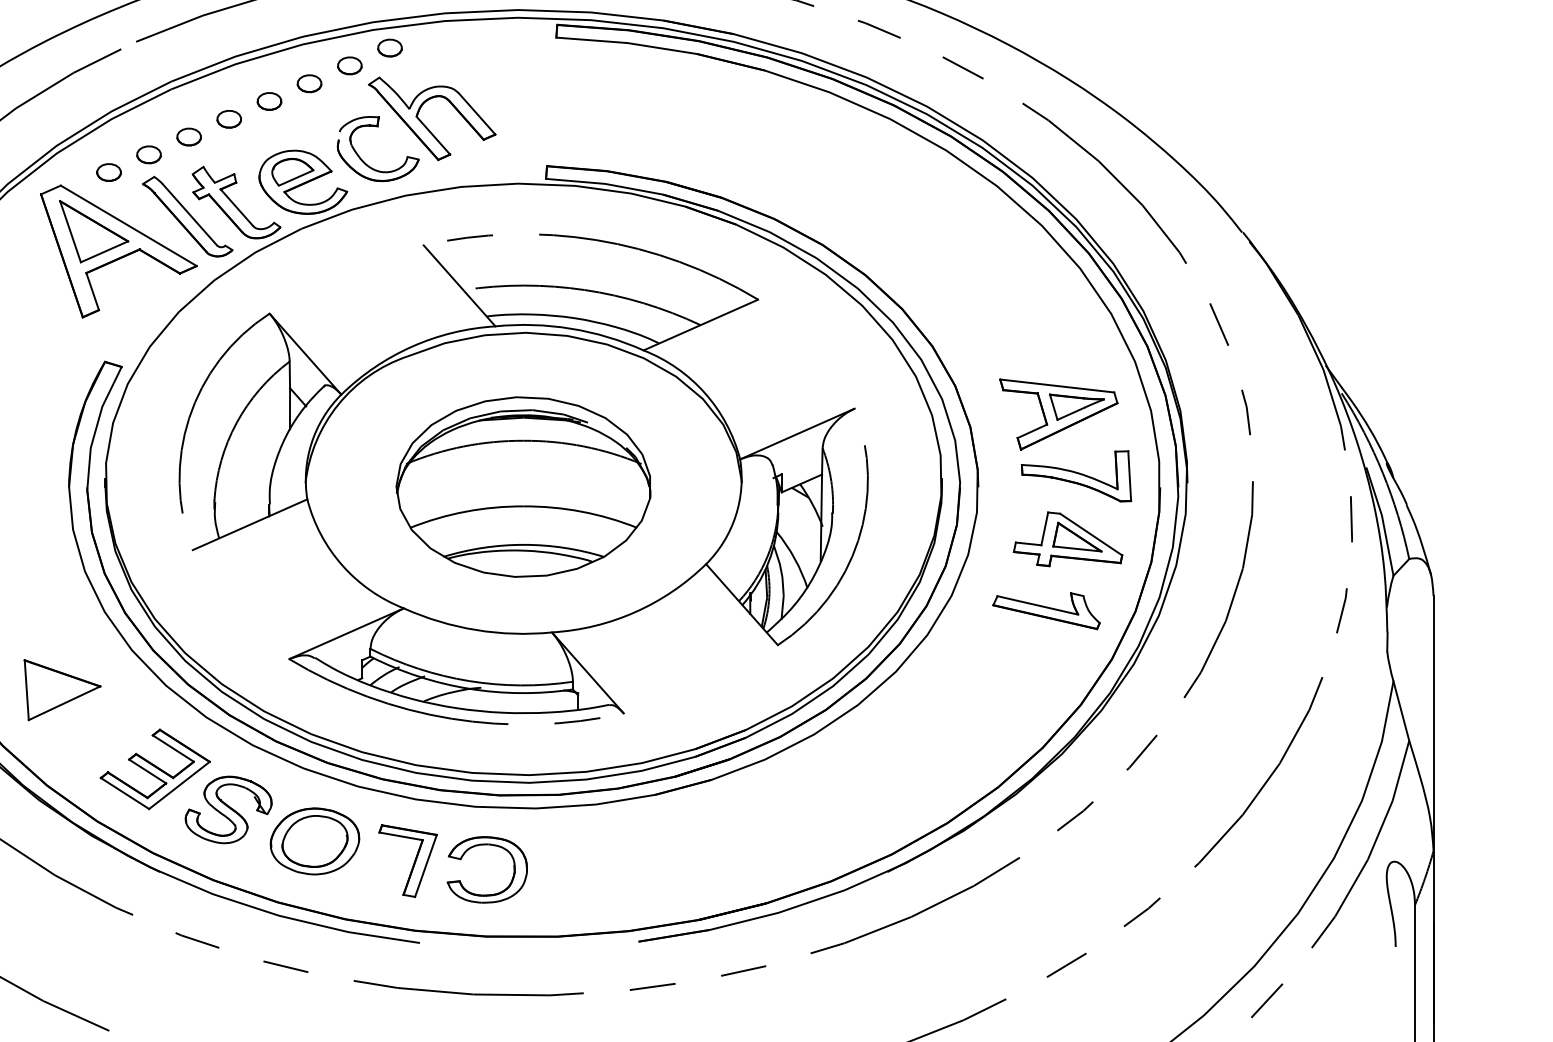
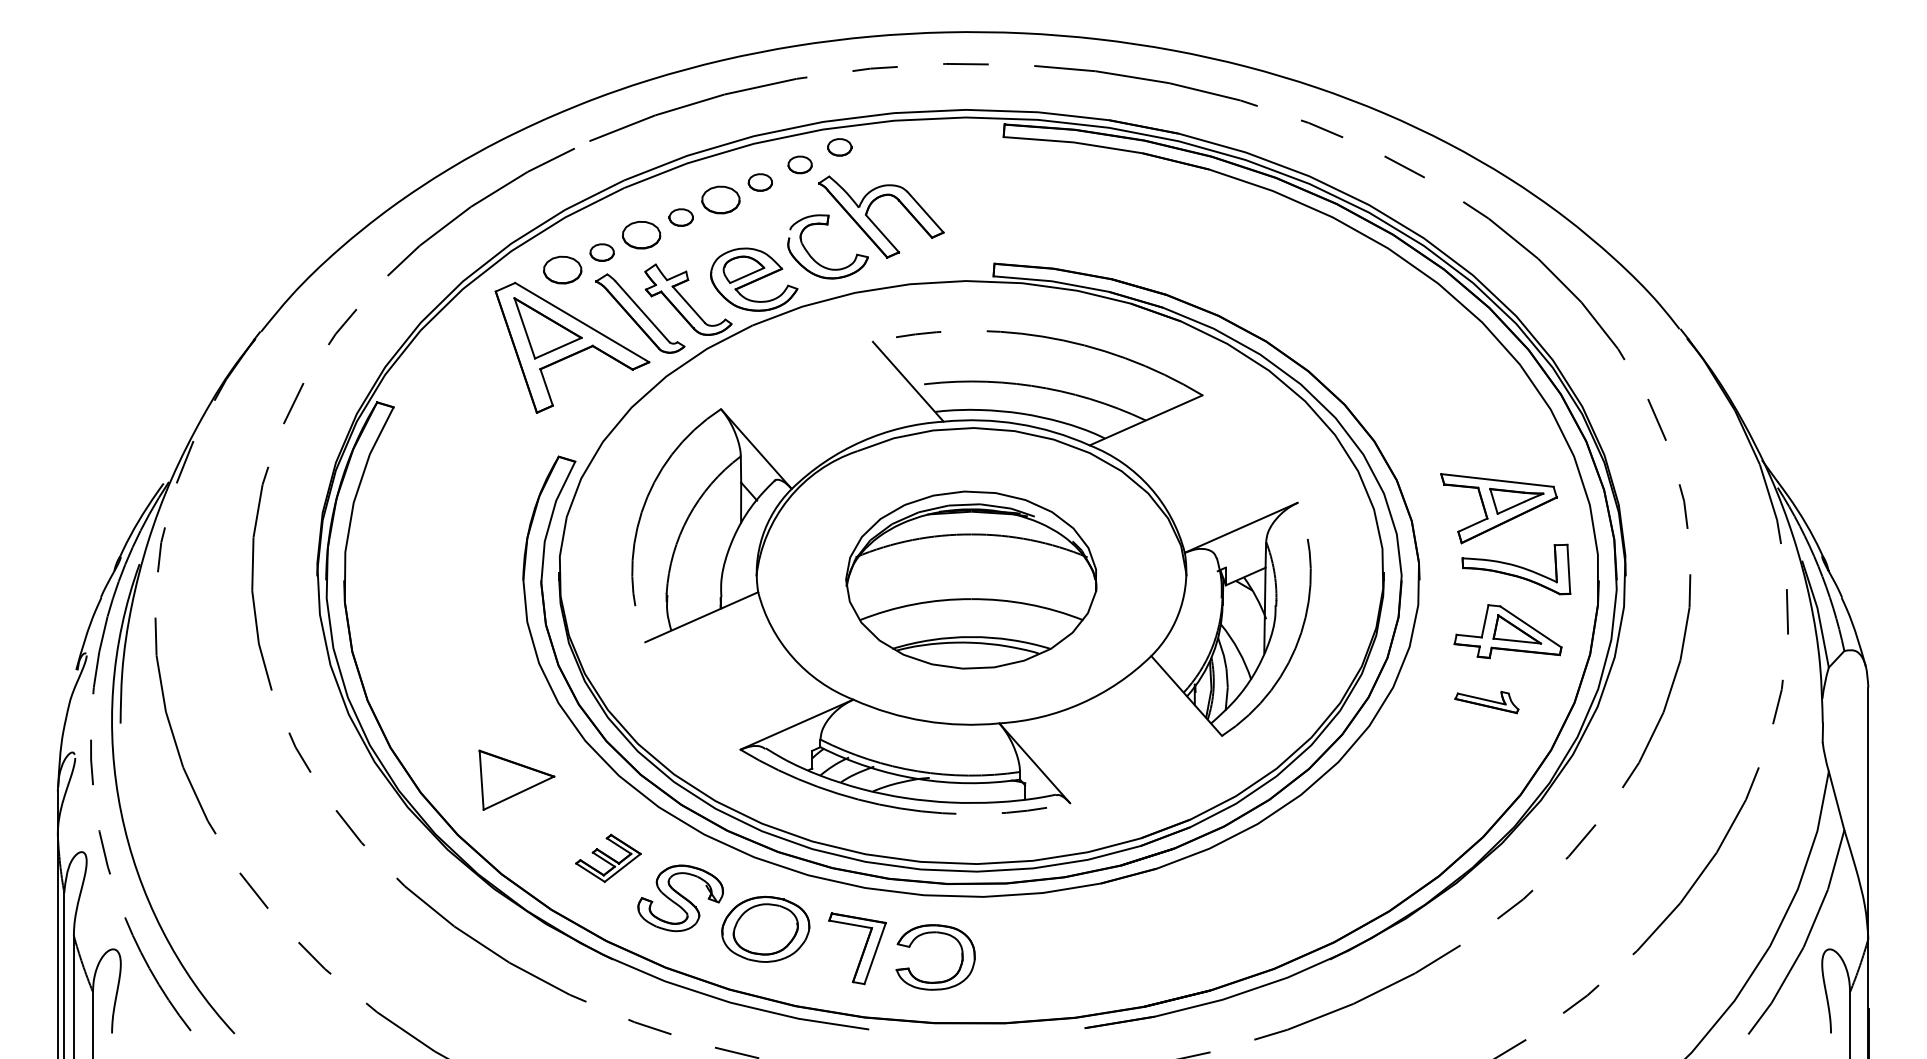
part: (269, 100) -> (720, 199), size x1.6
part: (188, 136) -> (641, 234), size x1.6
part: (108, 171) -> (562, 269), size x1.6
part: (1046, 611) -> (1486, 702), size x0.6
part: (155, 769) -> (608, 858), size x0.6

